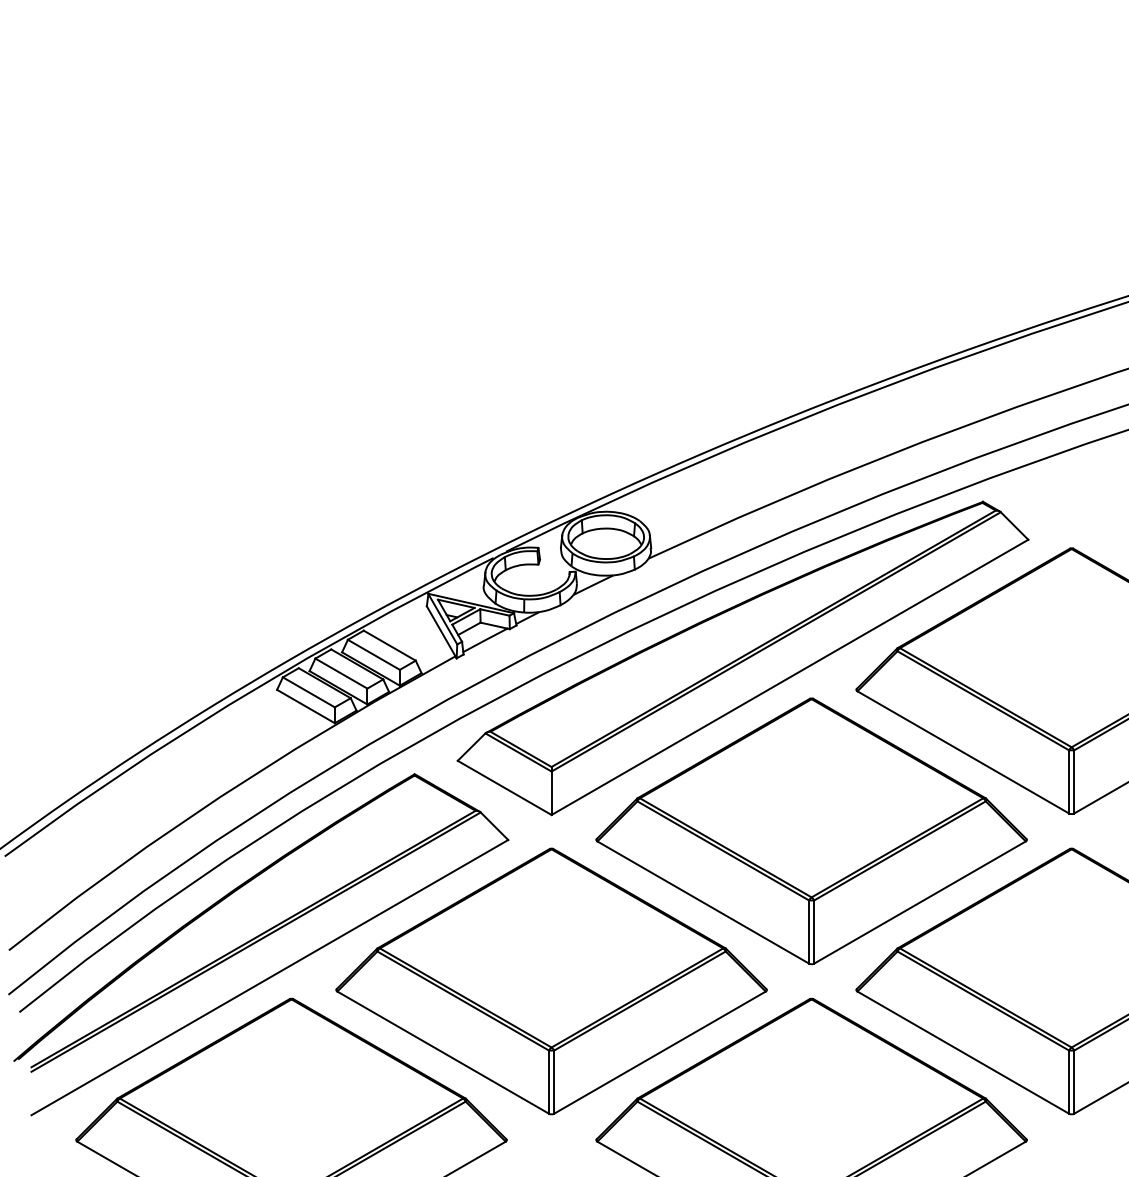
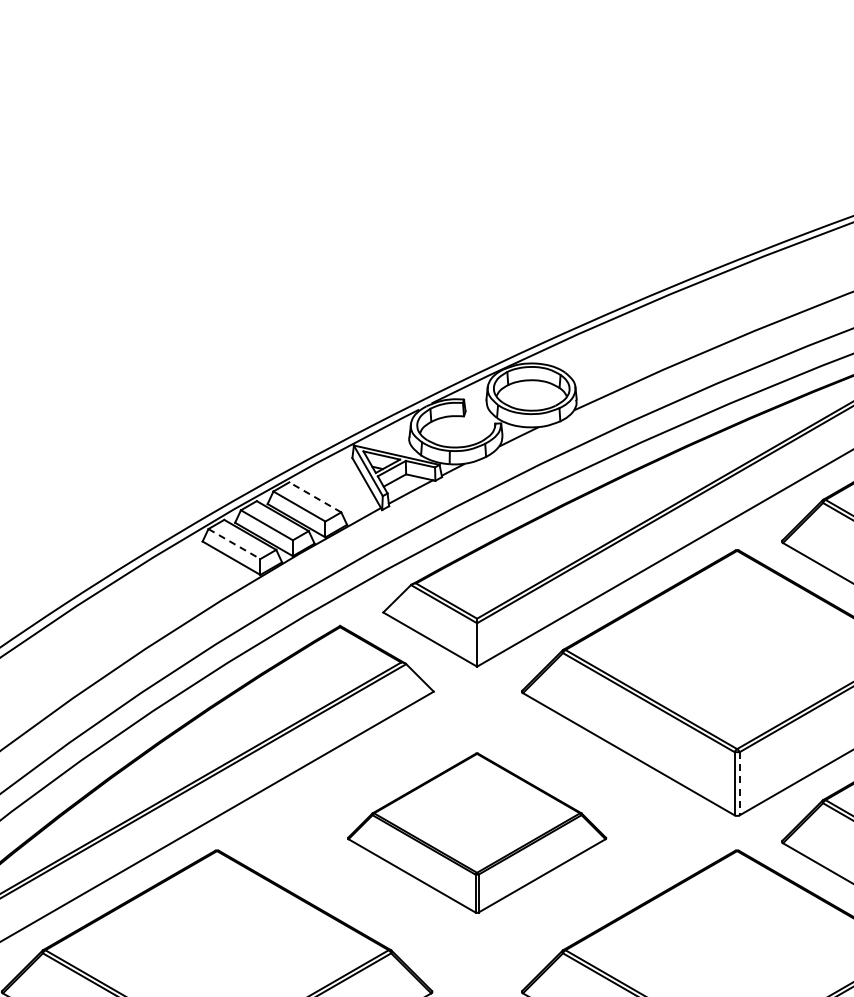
line: (389, 645) -> (315, 497), solid -> dashed
line: (309, 692) -> (235, 544), solid -> dashed
line: (814, 932) -> (740, 784), solid -> dashed
part: (551, 981) -> (477, 833), size x0.6

